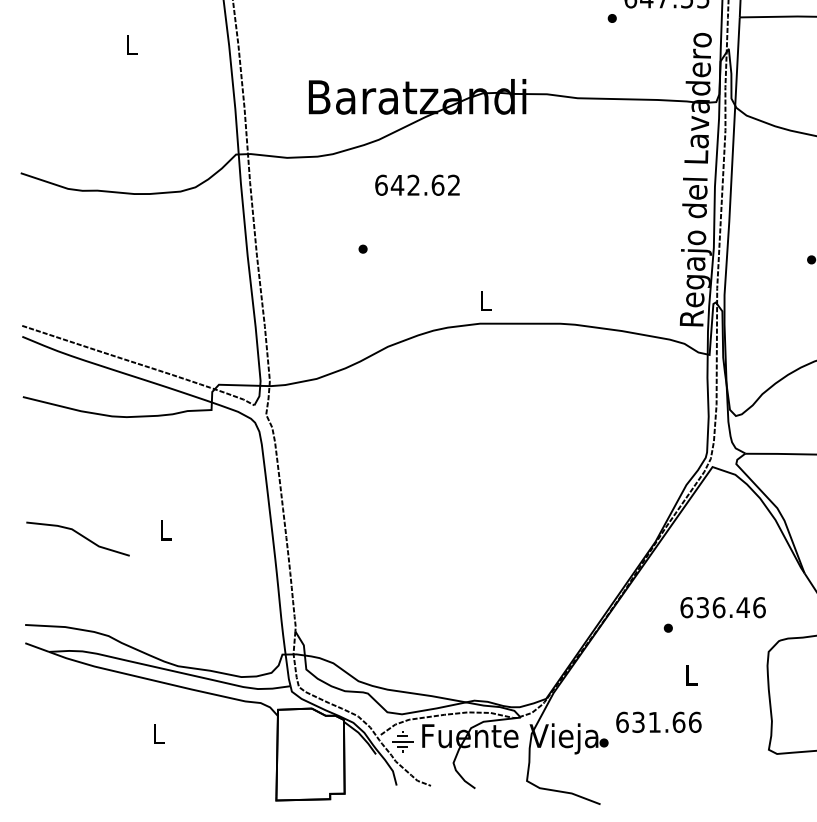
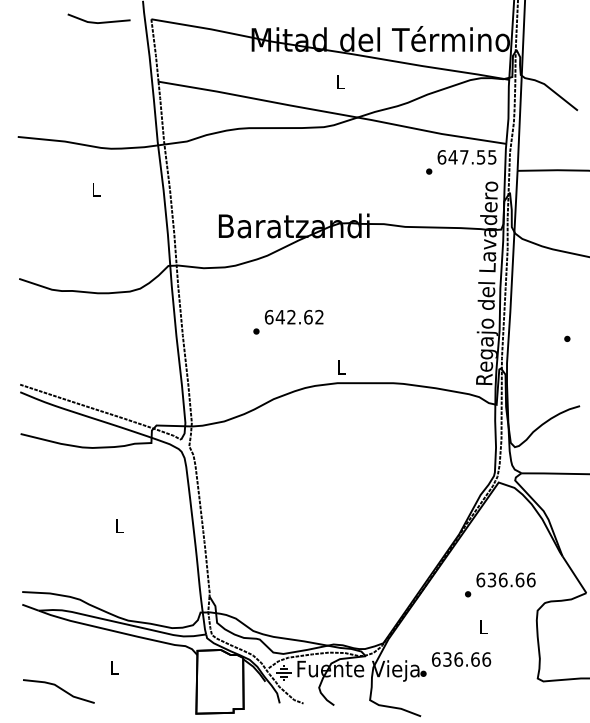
text: (416, 185) -> (293, 317), moved
line: (80, 536) -> (60, 689), moved
text: (742, 606) -> (519, 579), 636.46 -> 636.66
text: (654, 722) -> (458, 659), 631.66 -> 636.66

